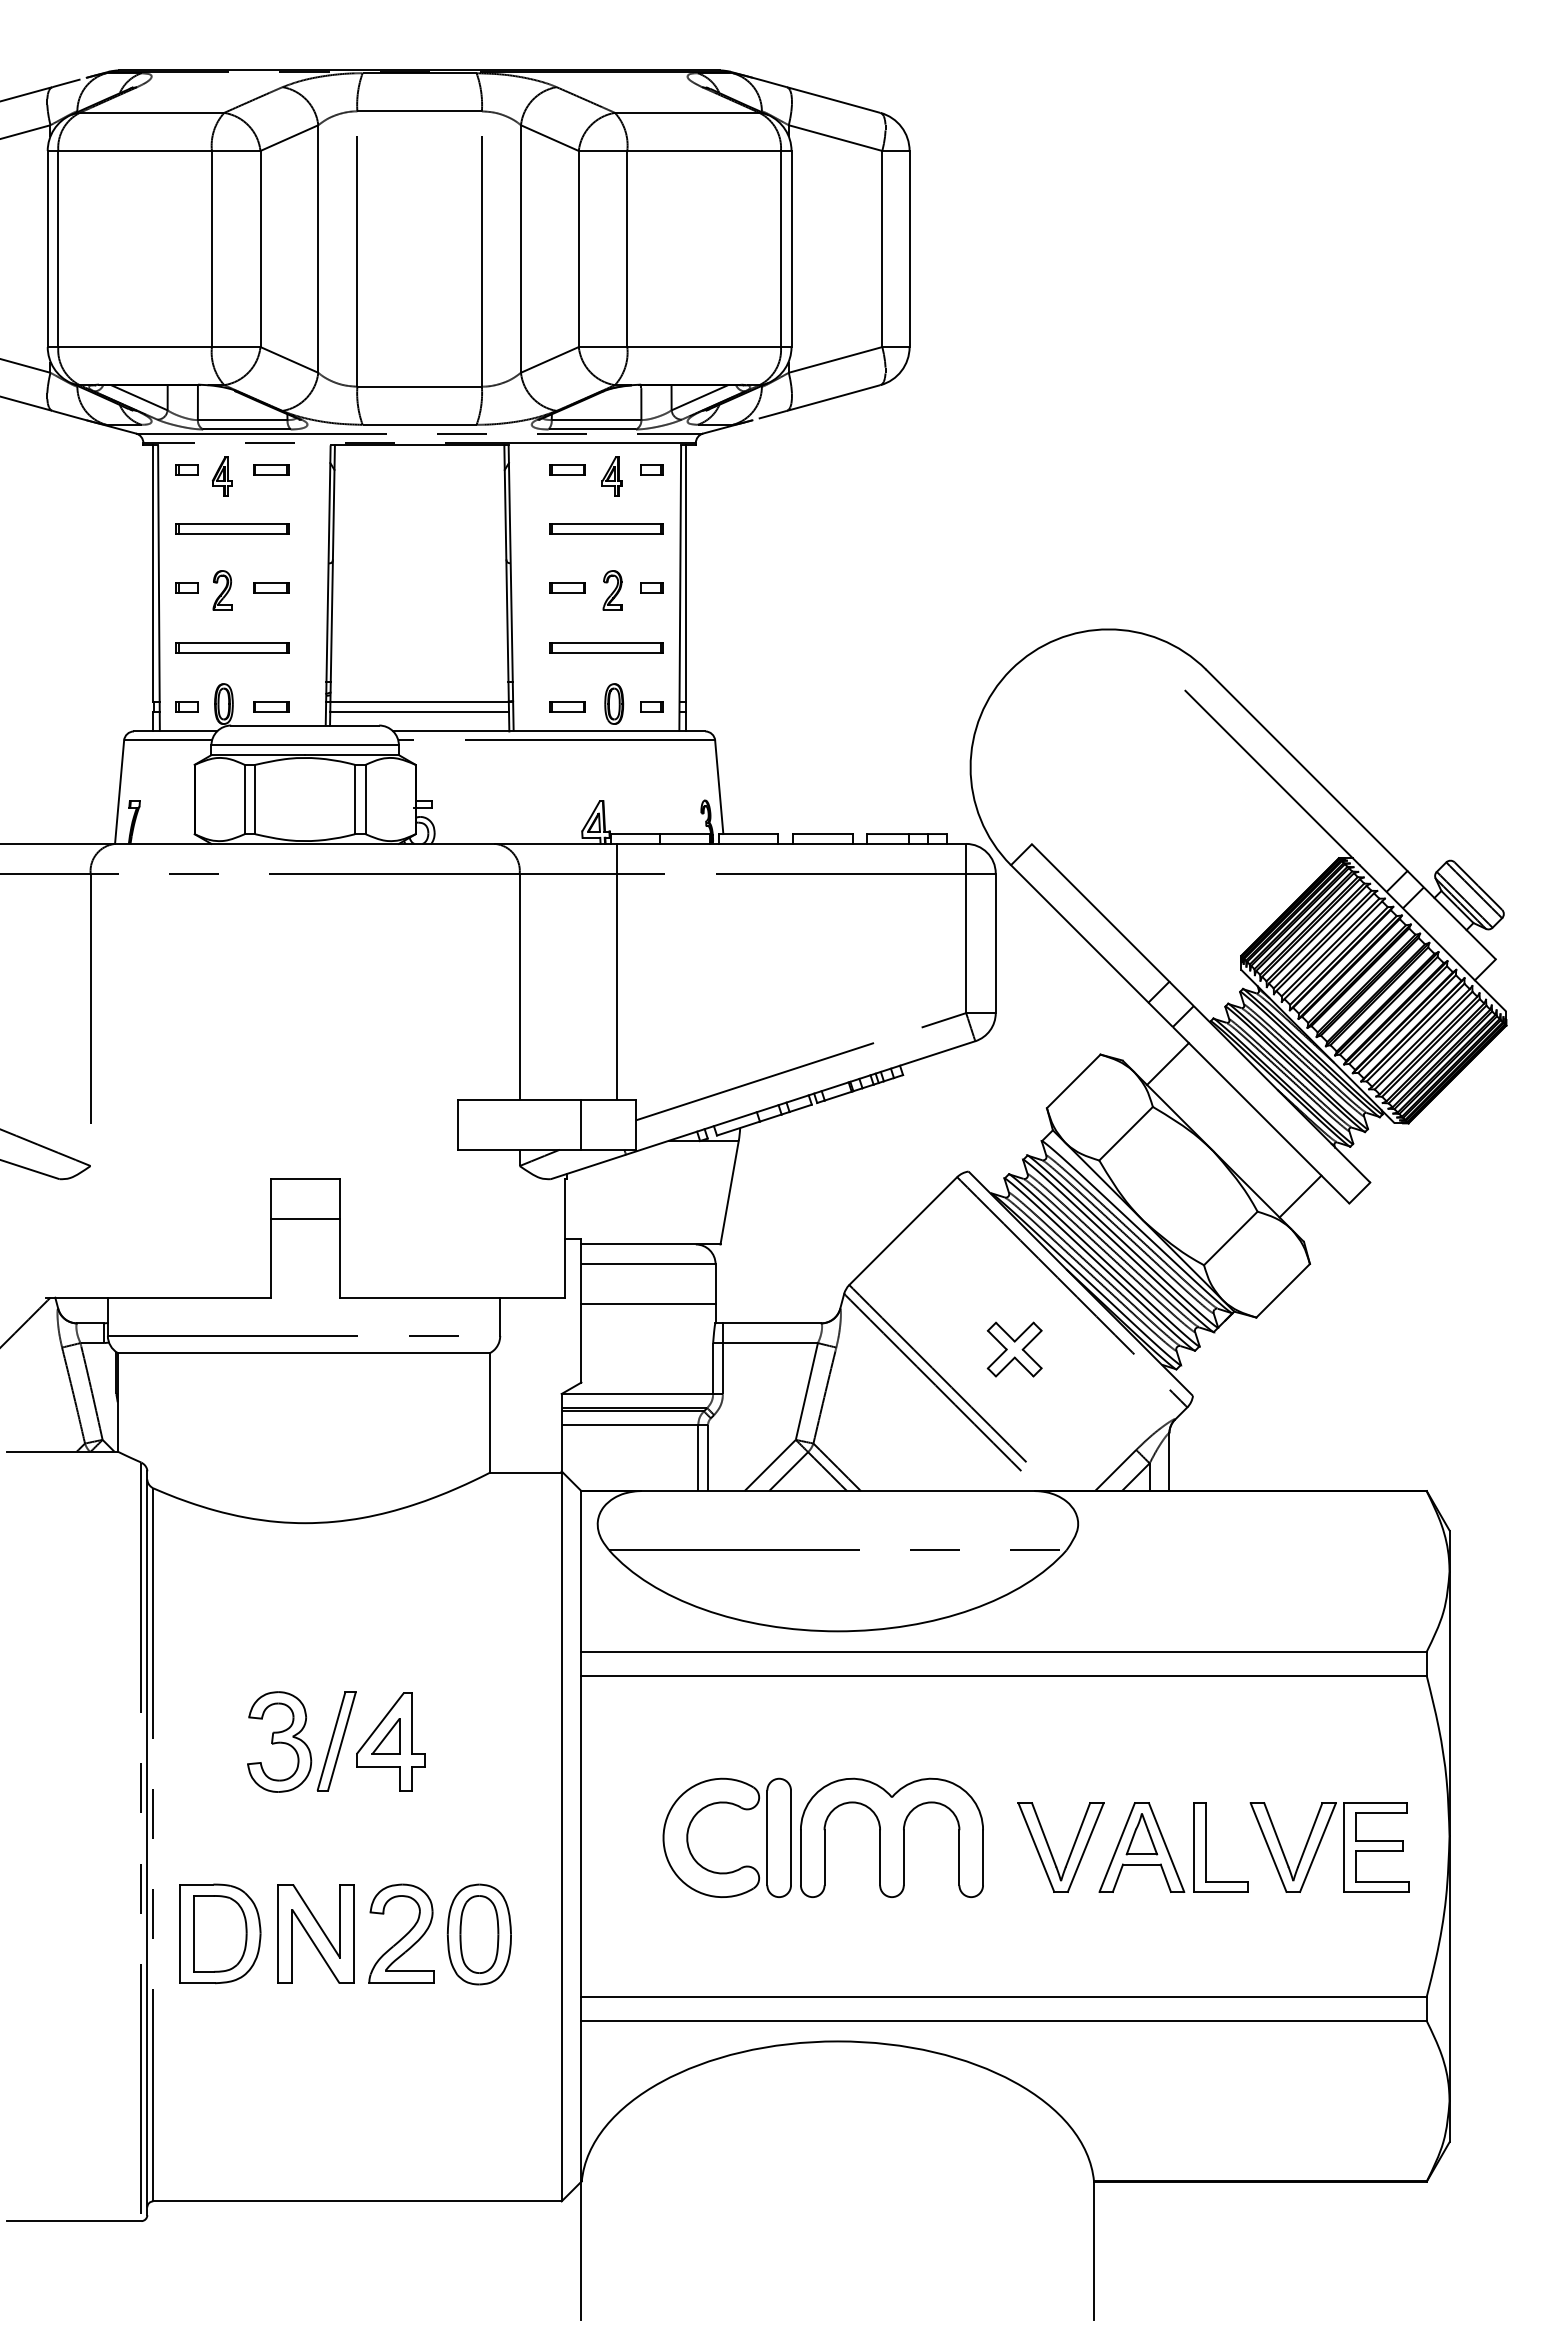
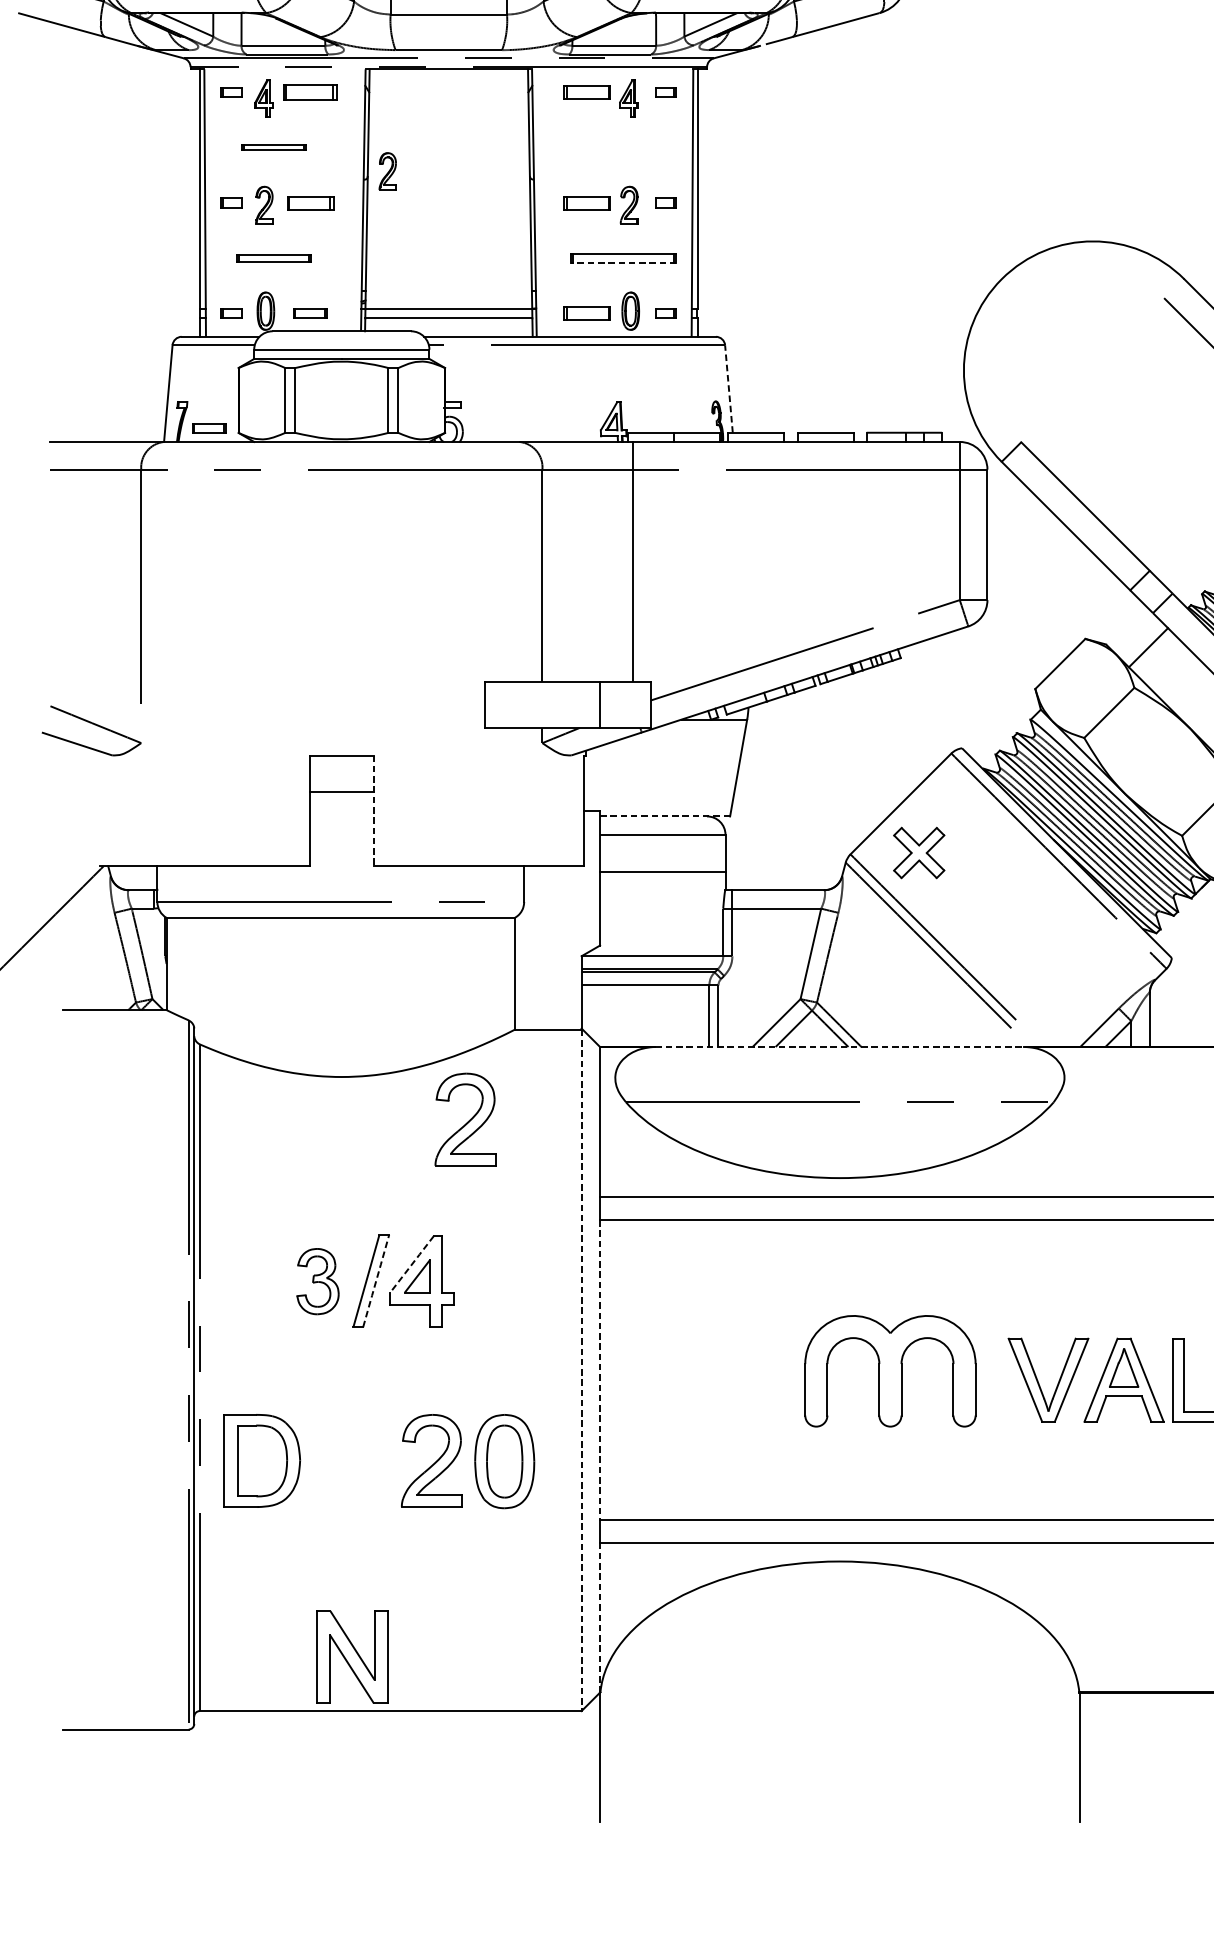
part: (271, 469) -> (310, 91), size x1.6
part: (567, 469) -> (587, 91), size x1.4
part: (232, 528) -> (273, 147), size x0.6
part: (606, 528) -> (623, 147), removed
part: (354, 554) -> (387, 171), added
part: (271, 587) -> (310, 202), size x1.4
part: (567, 587) -> (587, 202), size x1.4
part: (232, 647) -> (273, 258), size x0.7
line: (606, 652) -> (623, 263), solid -> dashed
part: (567, 706) -> (587, 313), size x1.4
line: (719, 787) -> (729, 389), solid -> dashed
part: (163, 829) -> (209, 428), added
line: (339, 1239) -> (373, 811), solid -> dashed
line: (650, 1244) -> (664, 816), solid -> dashed
part: (1014, 1349) -> (918, 852), moved
line: (838, 1491) -> (840, 1047), solid -> dashed
part: (437, 1568) -> (465, 1119), added
line: (379, 1724) -> (411, 1265), solid -> dashed
part: (279, 1741) -> (317, 1281), size x0.7
line: (342, 1741) -> (376, 1281), solid -> dashed
part: (740, 1808) -> (748, 1343), removed
line: (581, 1836) -> (600, 1369), solid -> dashed
line: (561, 1837) -> (581, 1370), solid -> dashed
part: (315, 1933) -> (351, 1656), moved
line: (581, 2101) -> (600, 1617), solid -> dashed

